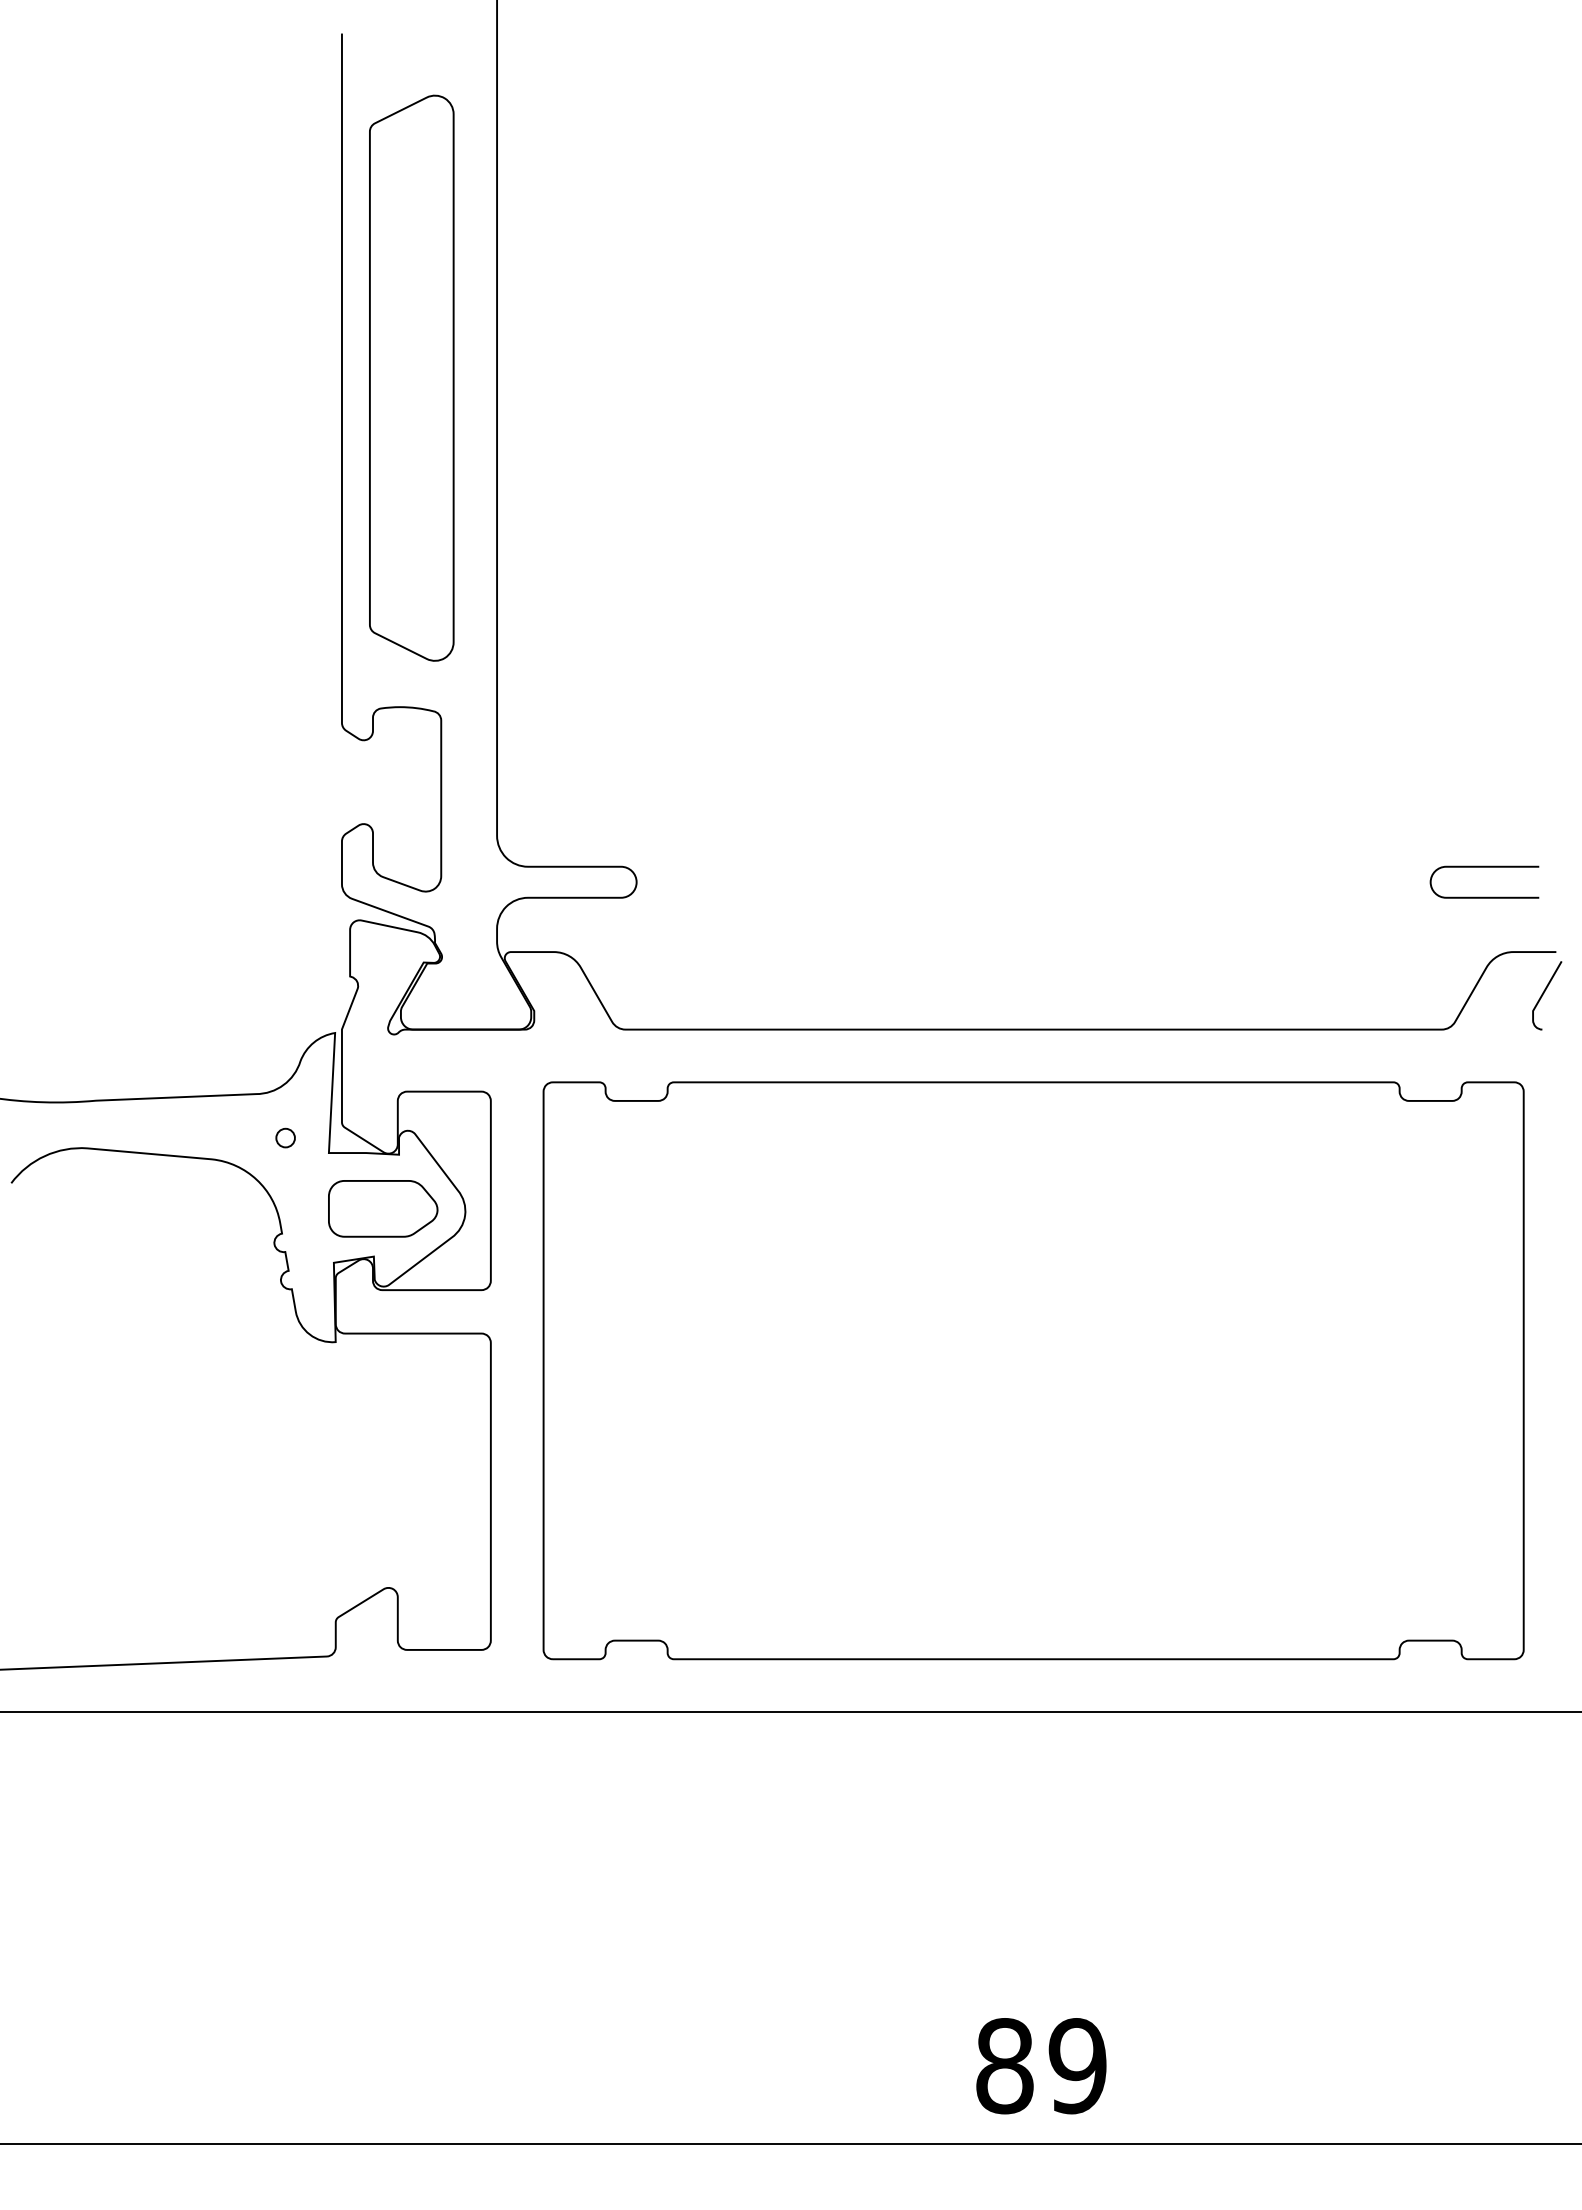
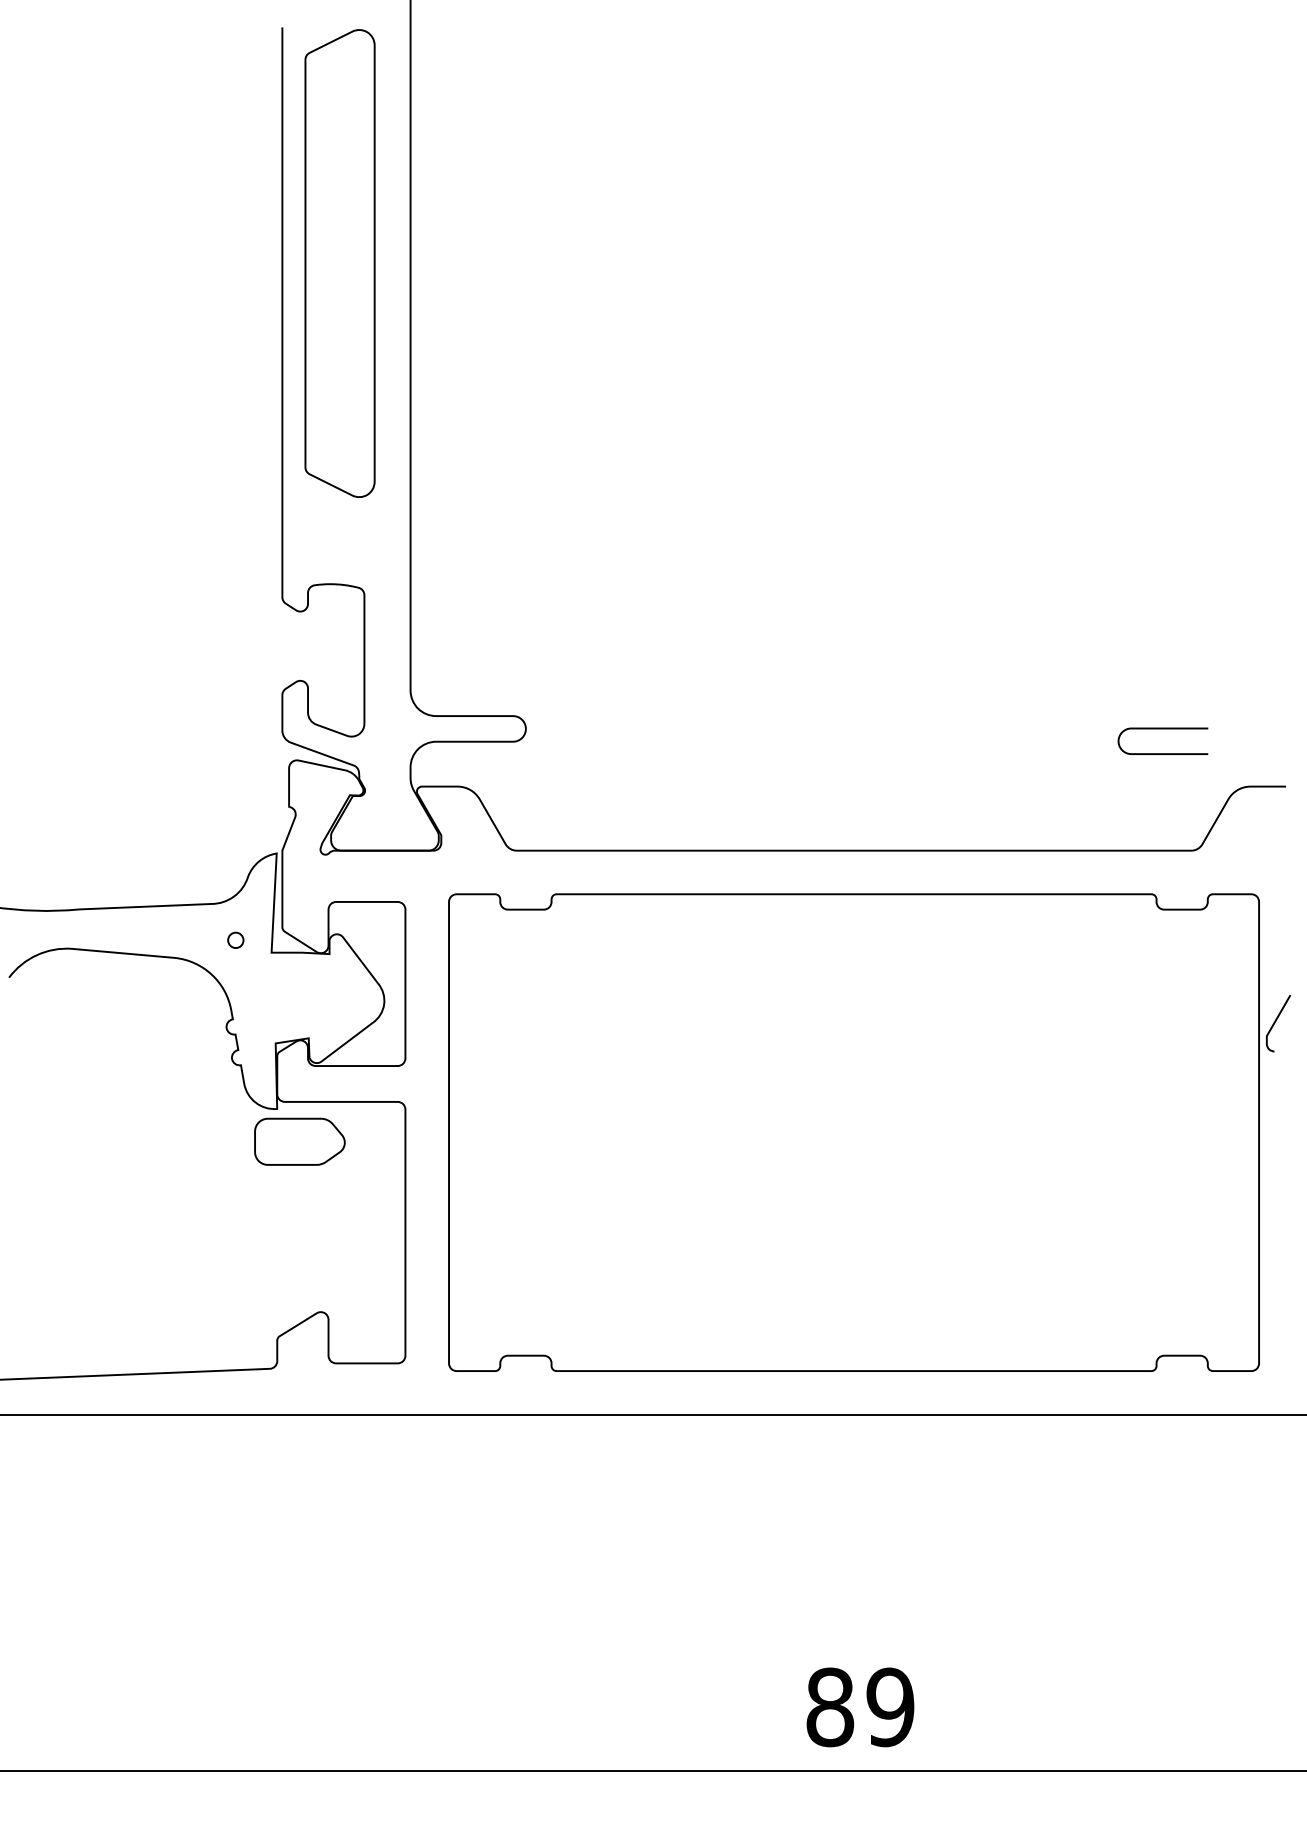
part: (411, 377) -> (339, 262), moved
curve: (1484, 867) -> (1163, 729), moved
curve: (1544, 993) -> (1276, 1021), moved
part: (383, 1208) -> (300, 1141), moved

